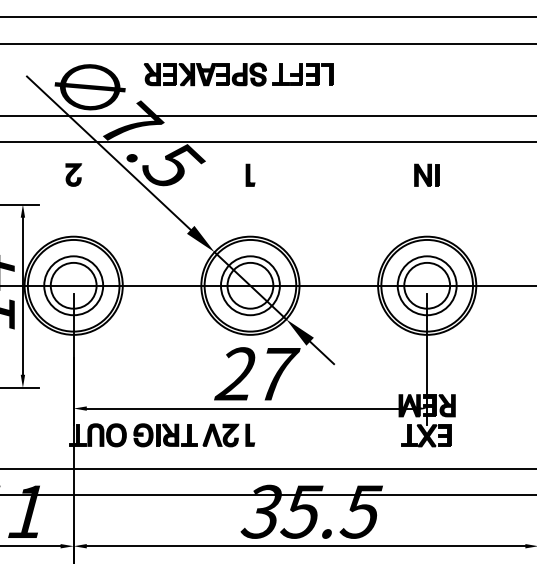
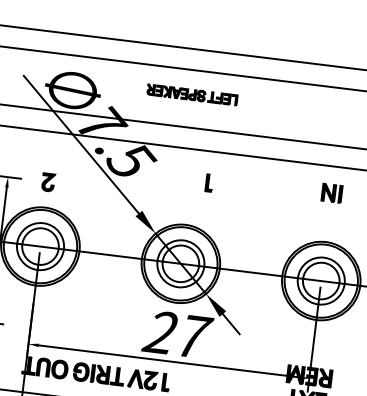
part: (238, 74) -> (192, 94), size x0.6
part: (73, 174) -> (48, 182), moved
part: (250, 174) -> (209, 182), moved

